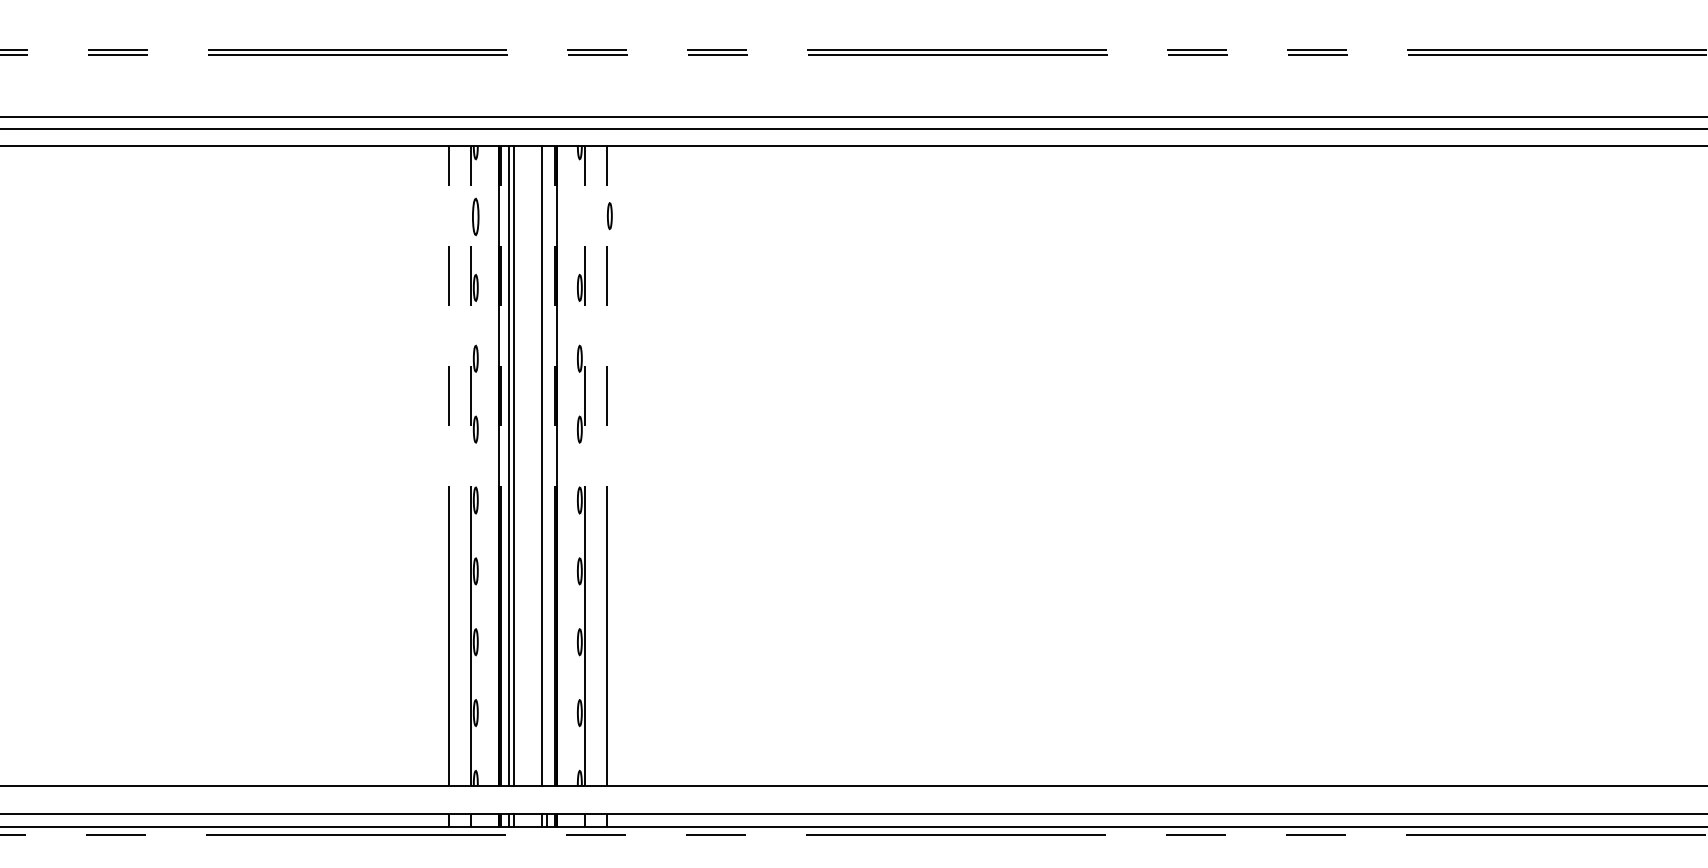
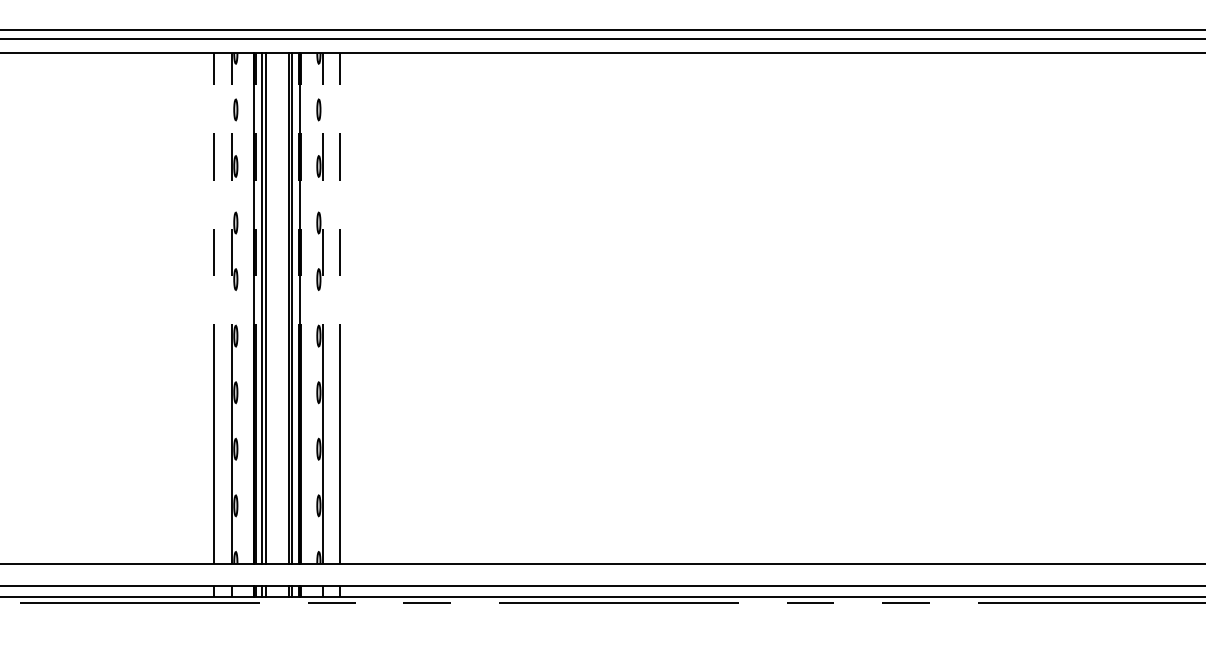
part: (609, 216) -> (318, 110), moved
part: (475, 217) -> (235, 110), size x0.71
line: (546, 465) -> (292, 308), added

